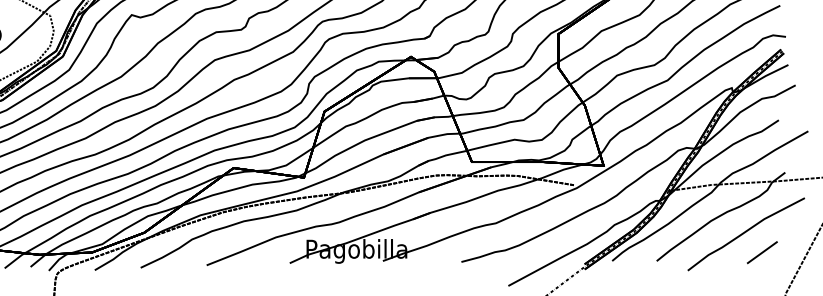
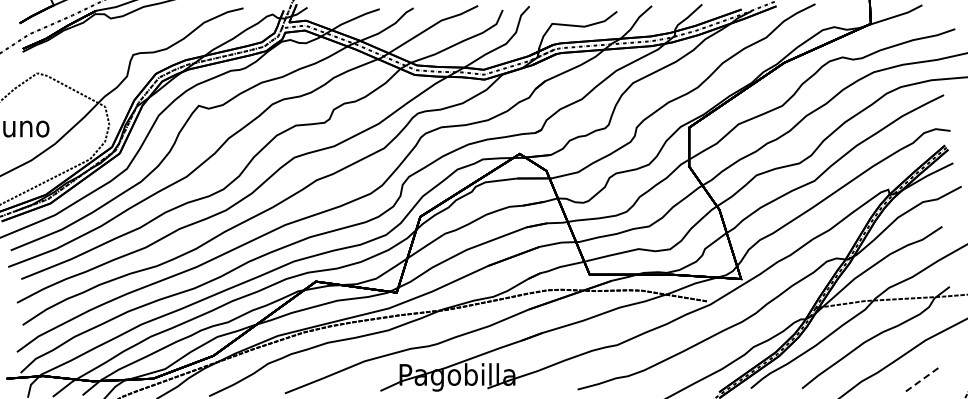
line: (762, 252) -> (923, 378), solid -> dashed

